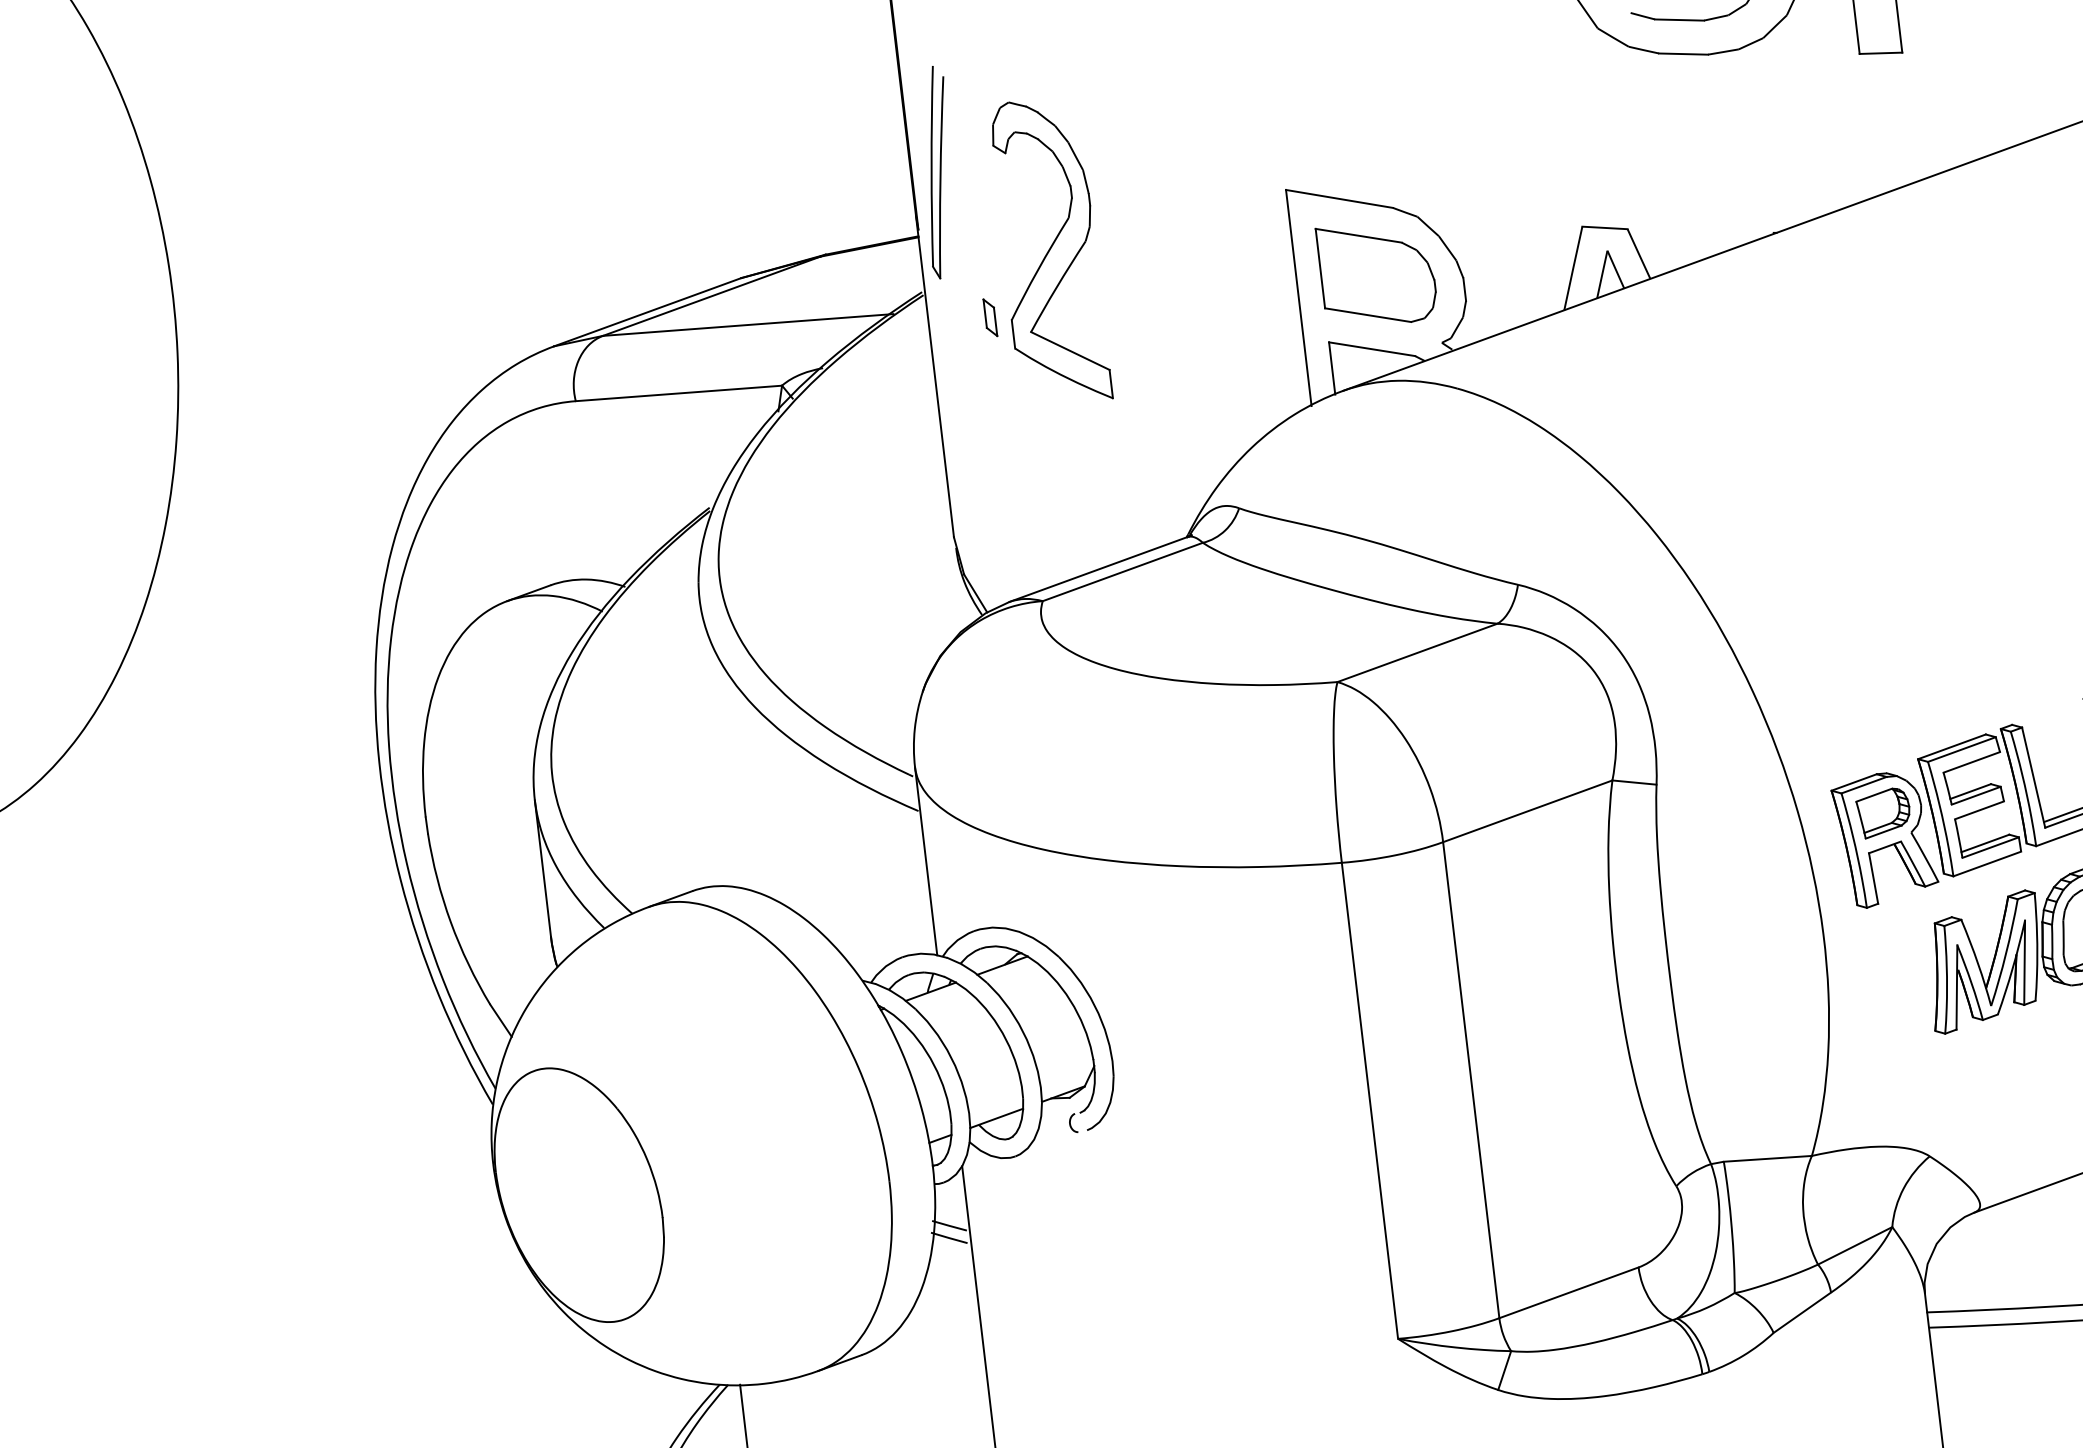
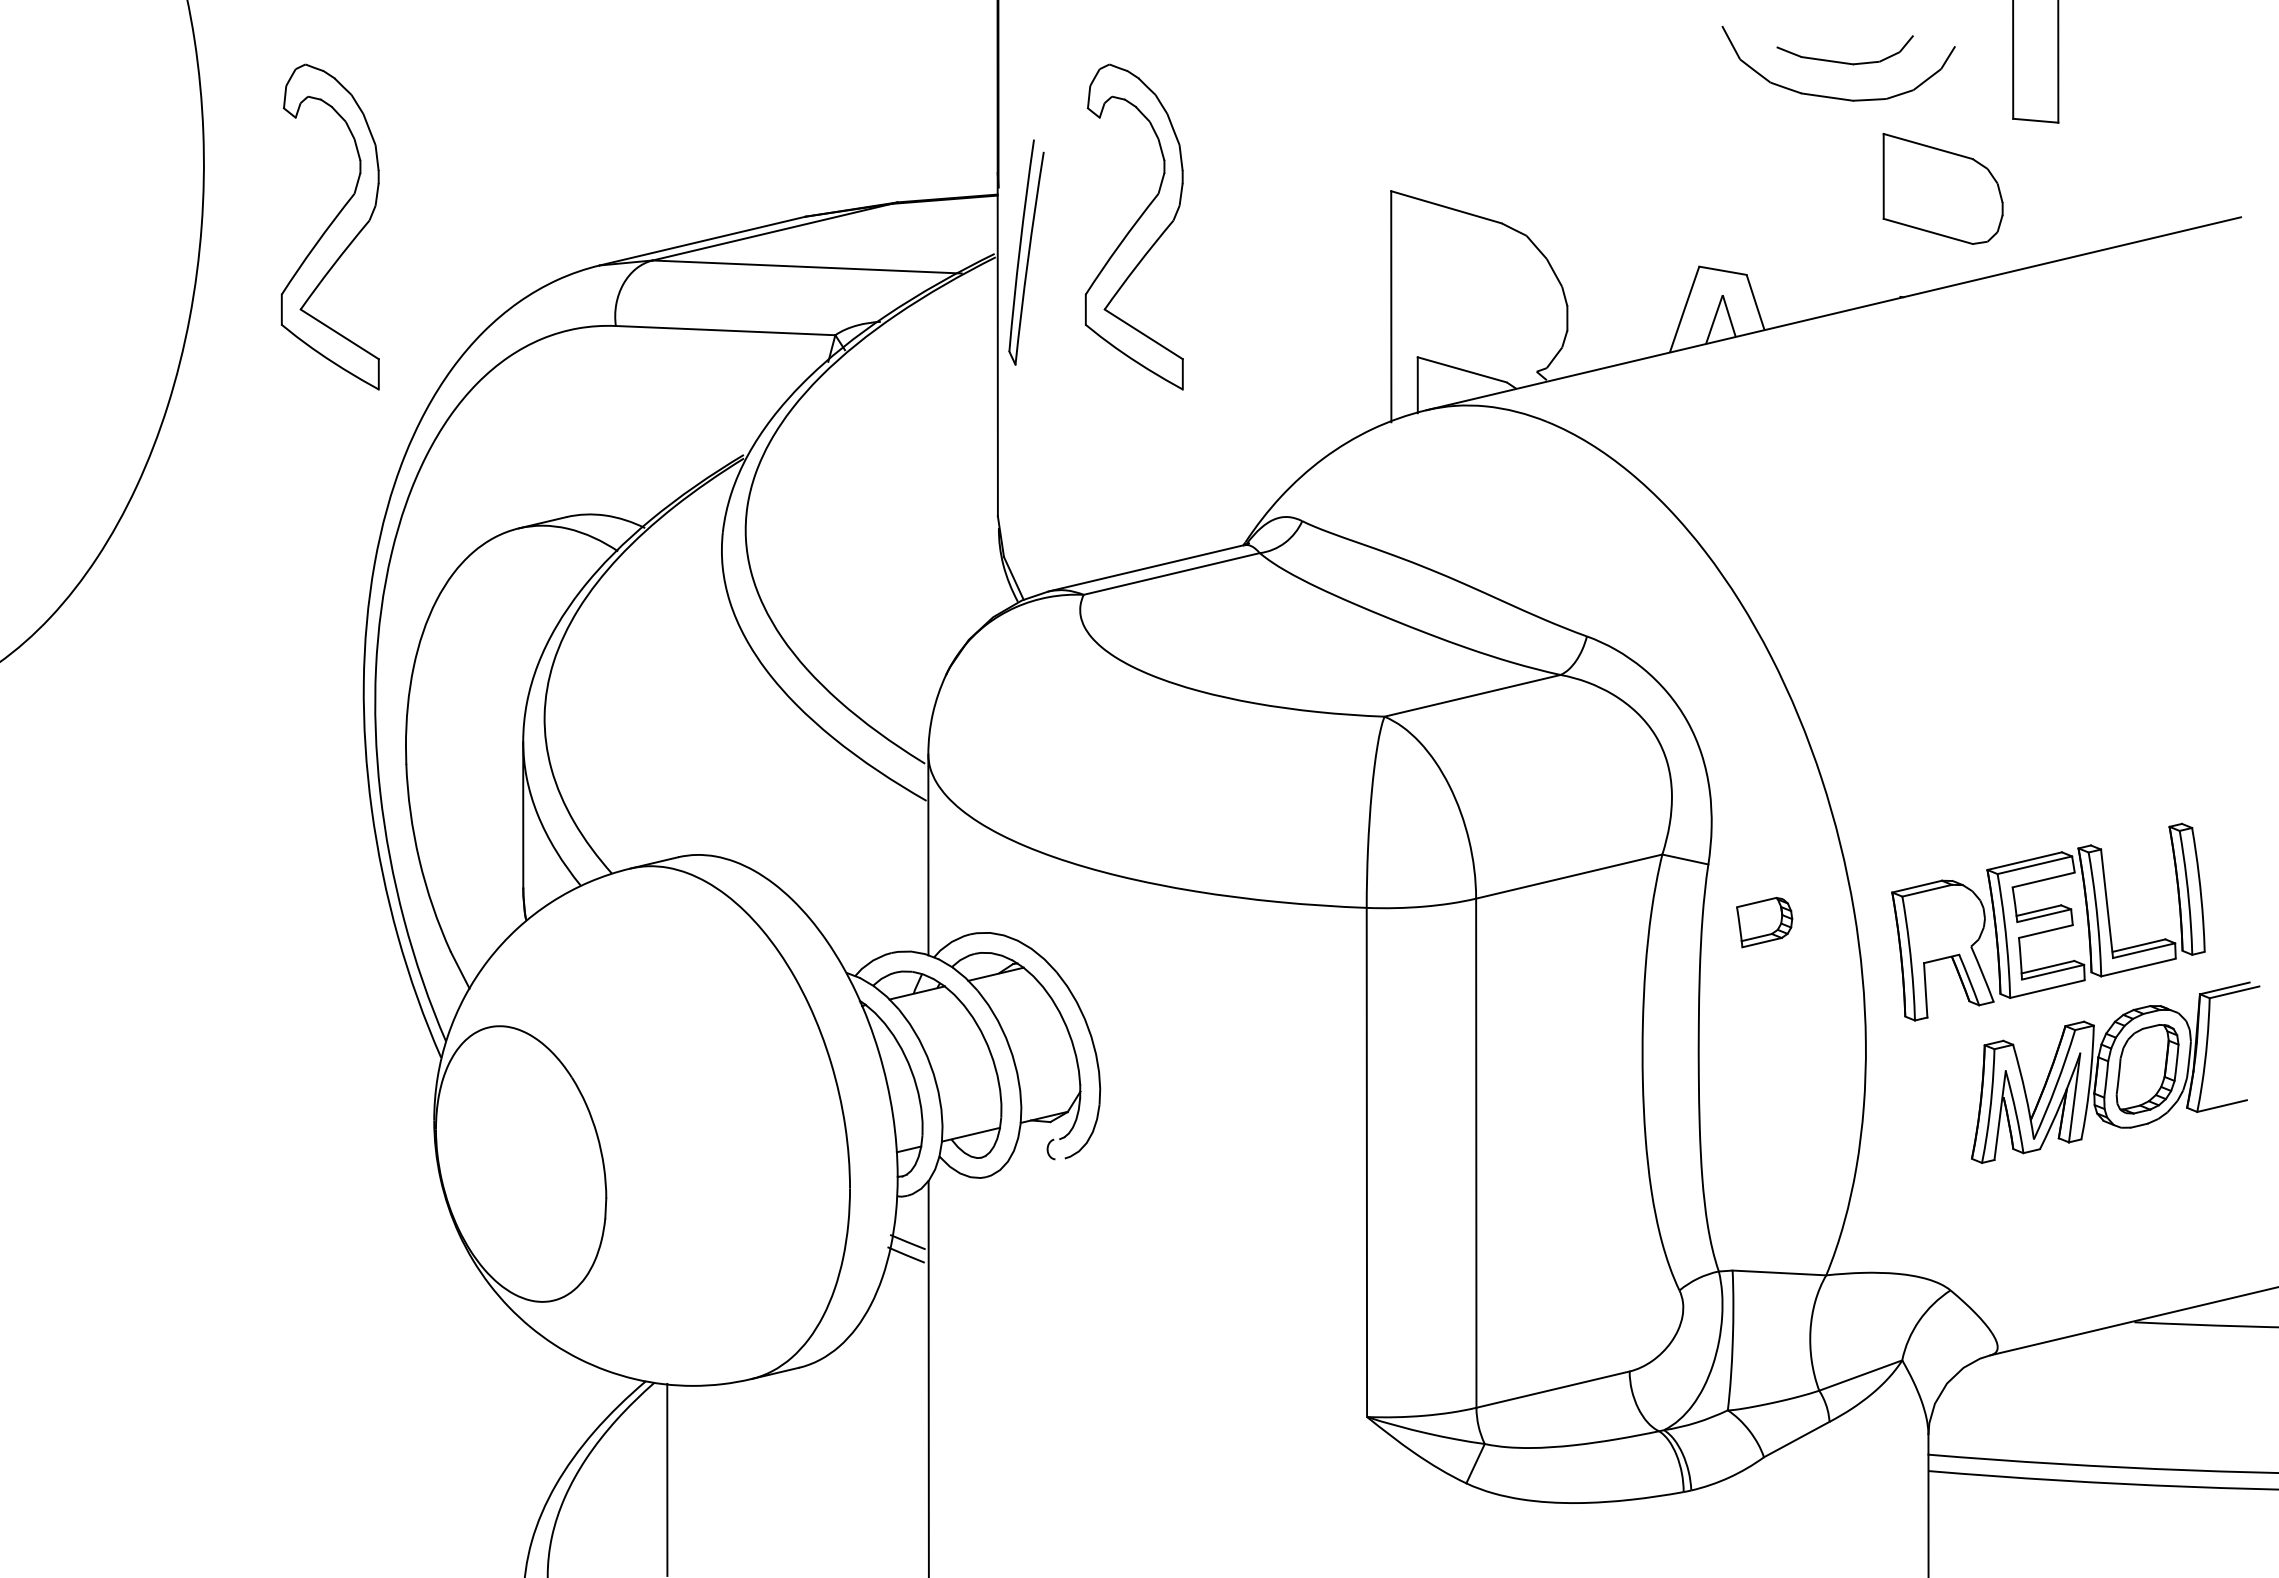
part: (938, 172) -> (1026, 252), moved
part: (1376, 273) -> (1942, 188), moved
part: (990, 317) -> (1063, 289), removed
part: (297, 339) -> (329, 226), added
part: (1883, 813) -> (1764, 922), moved

